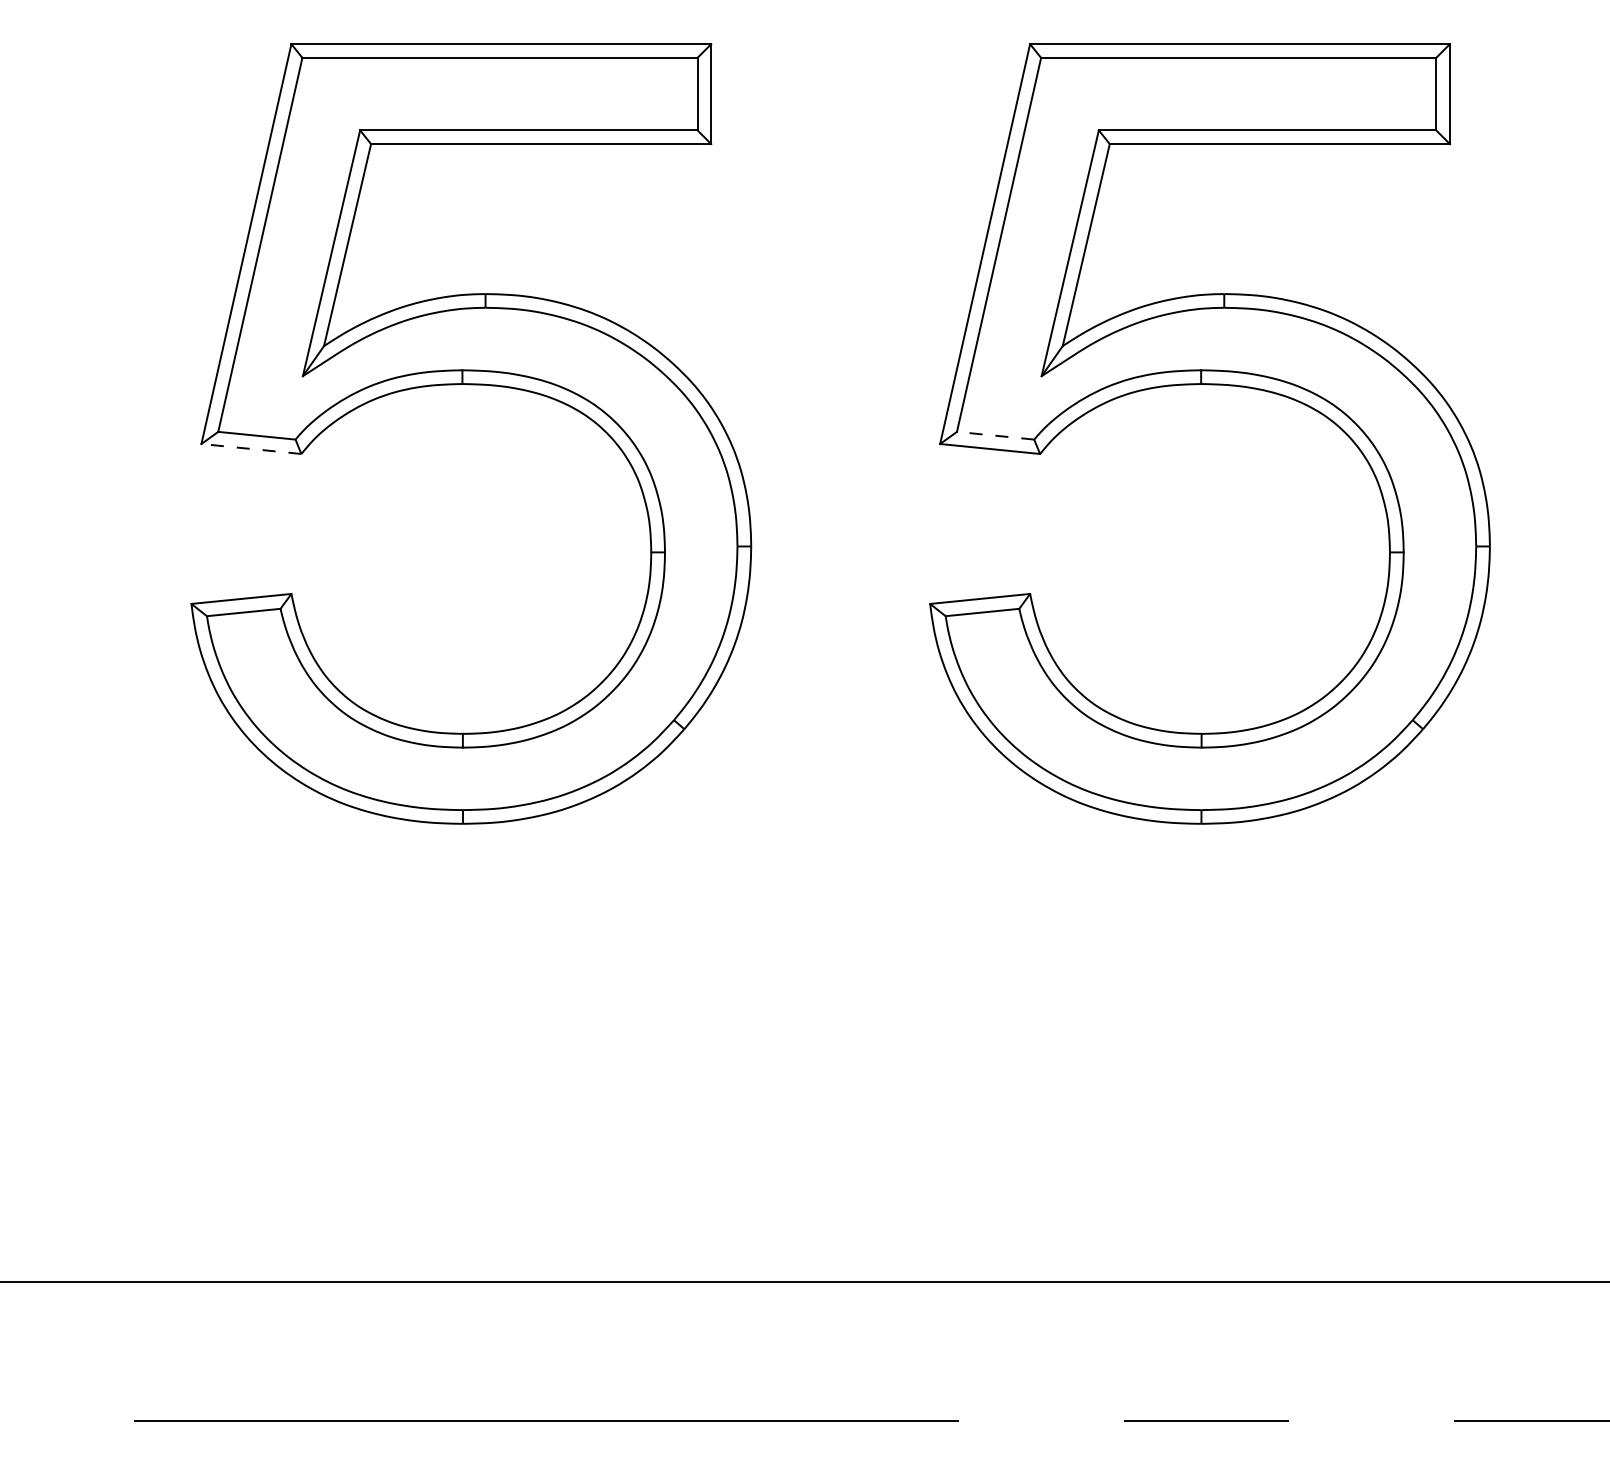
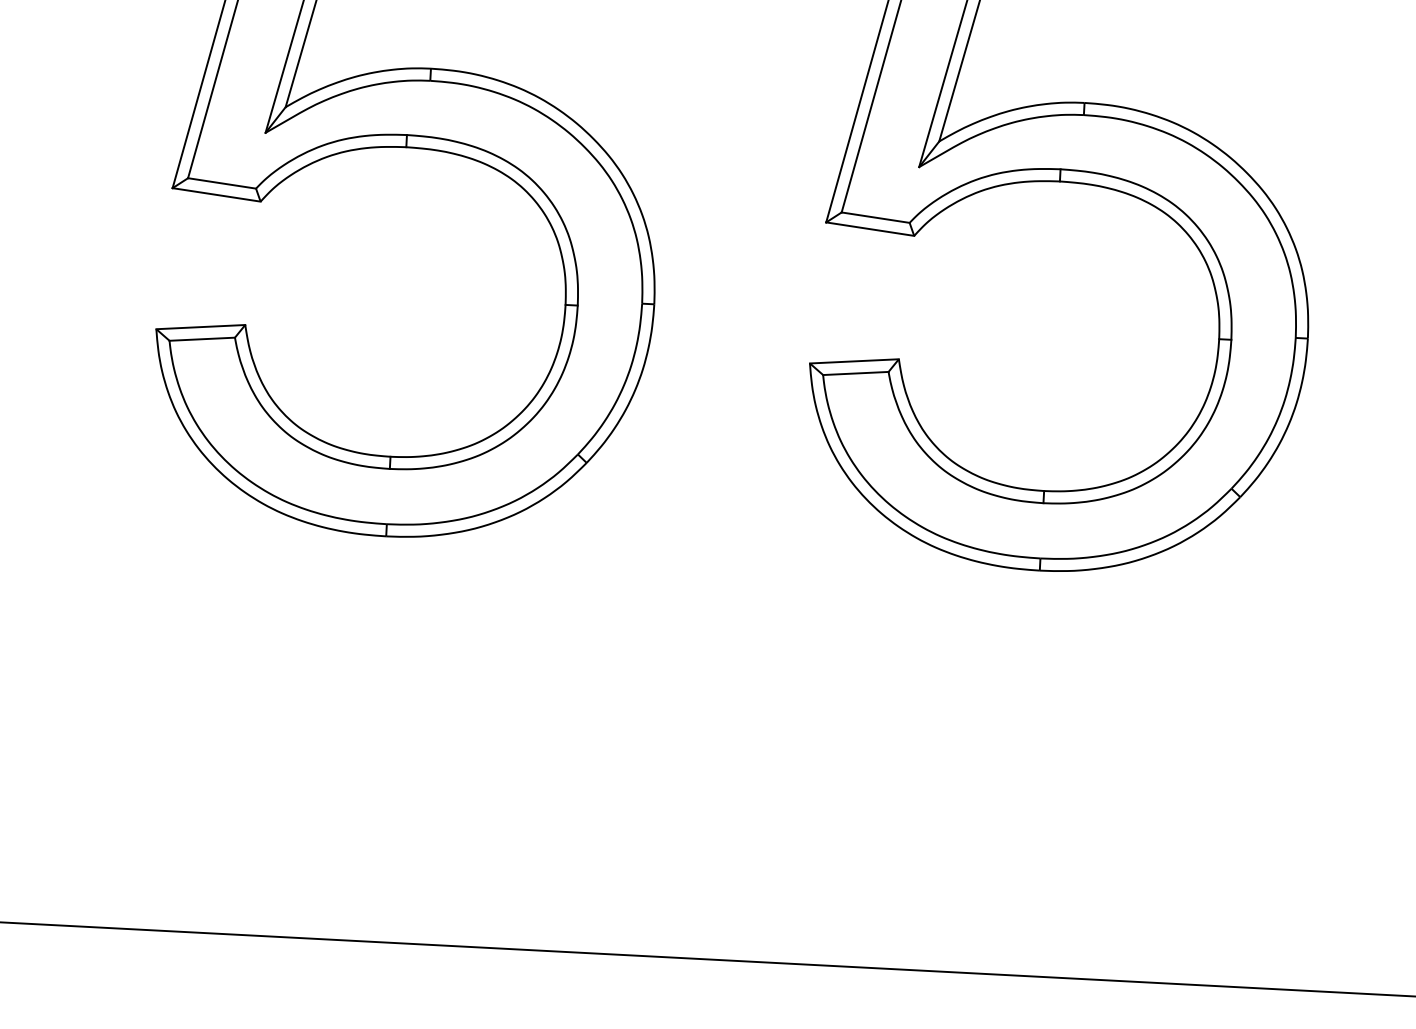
line: (995, 435) -> (875, 217), dashed -> solid
line: (250, 448) -> (215, 194), dashed -> solid

